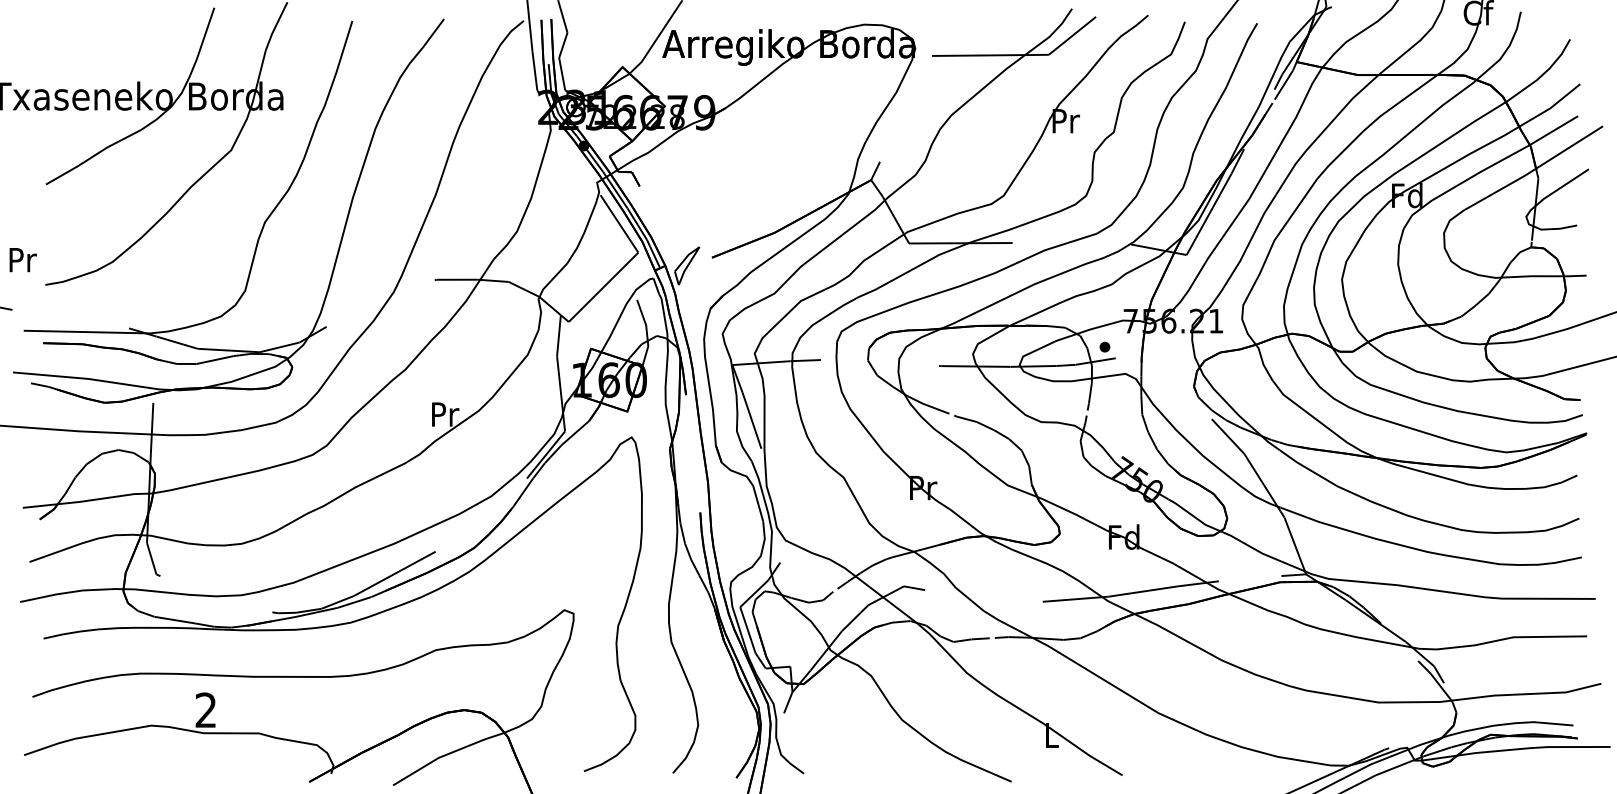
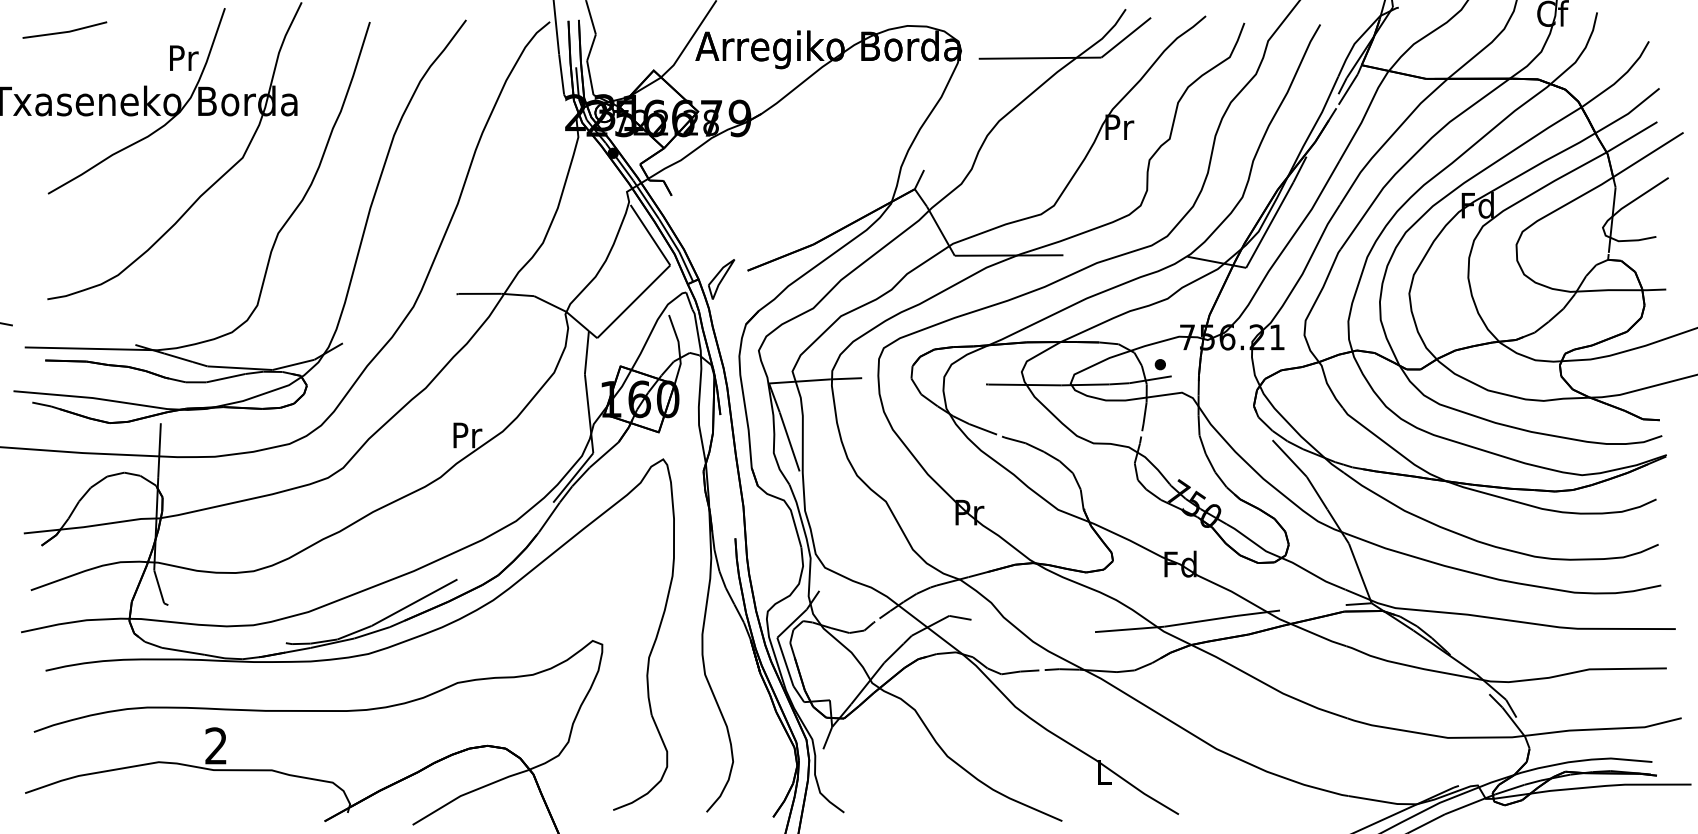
line: (61, 29) -> (64, 31), added
text: (23, 259) -> (184, 57), moved

